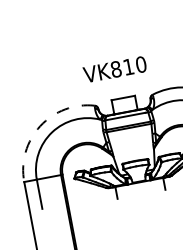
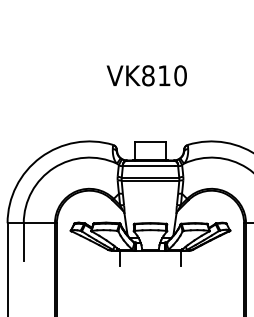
text: (114, 69) -> (146, 75), moved
arc: (40, 126) -> (40, 157), dashed -> solid

